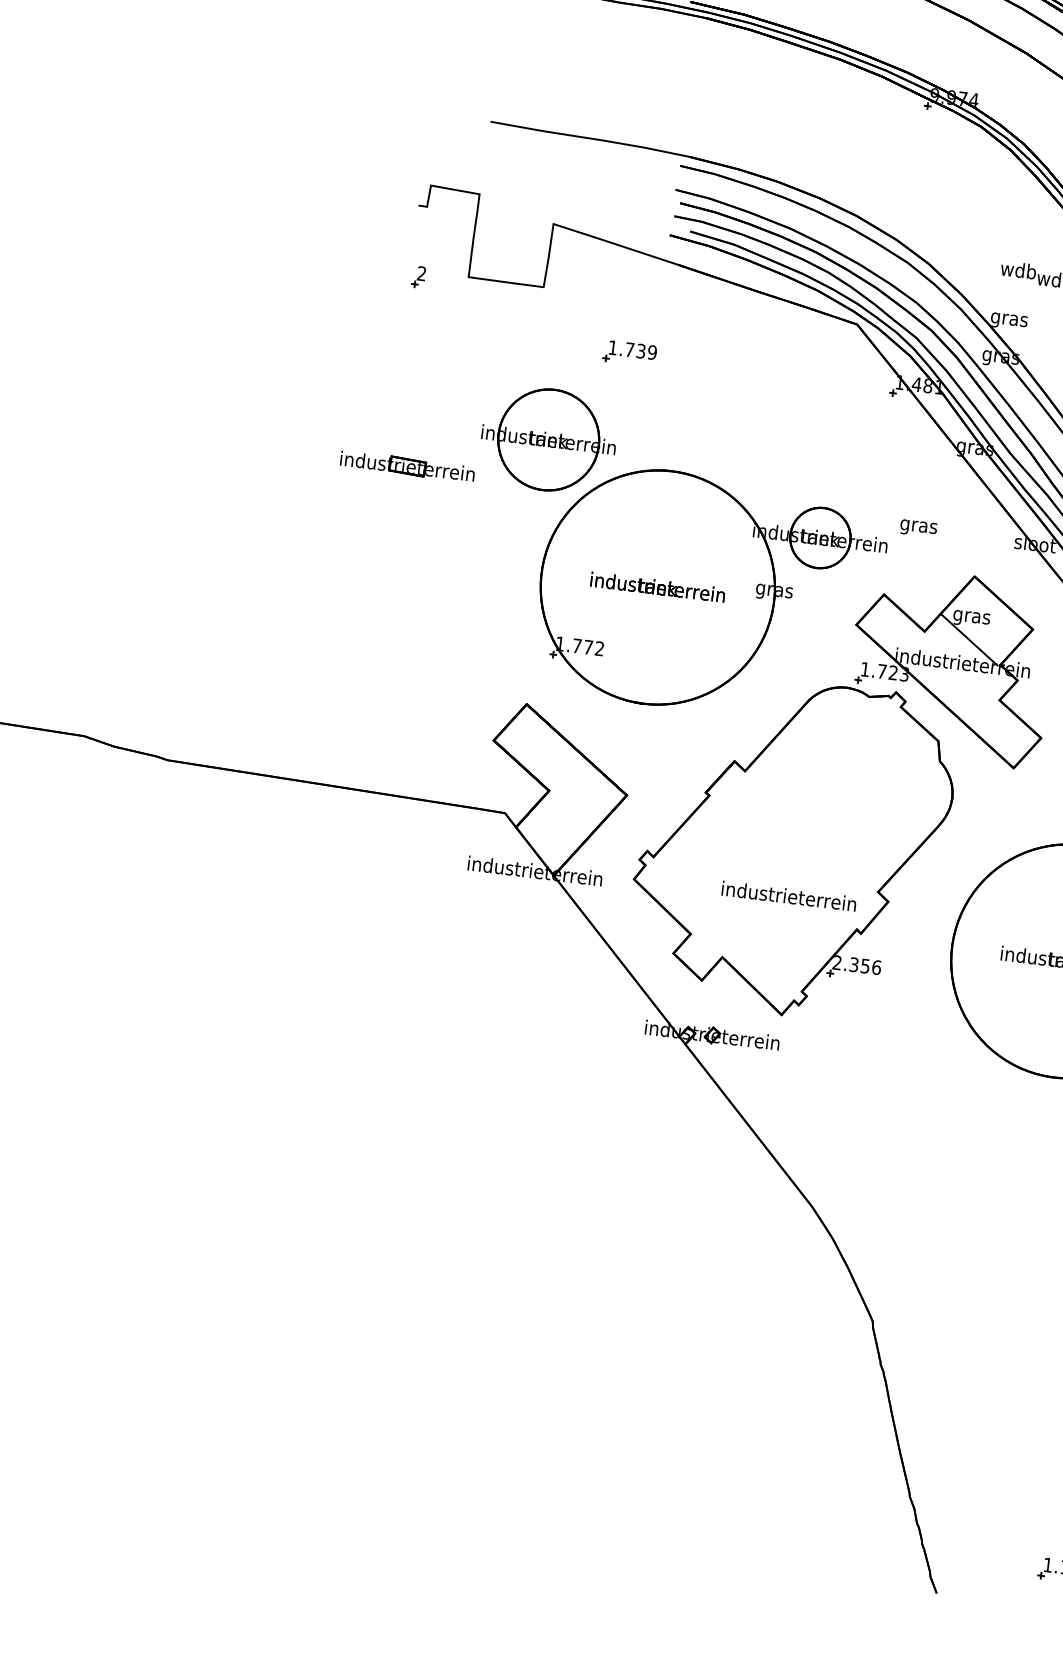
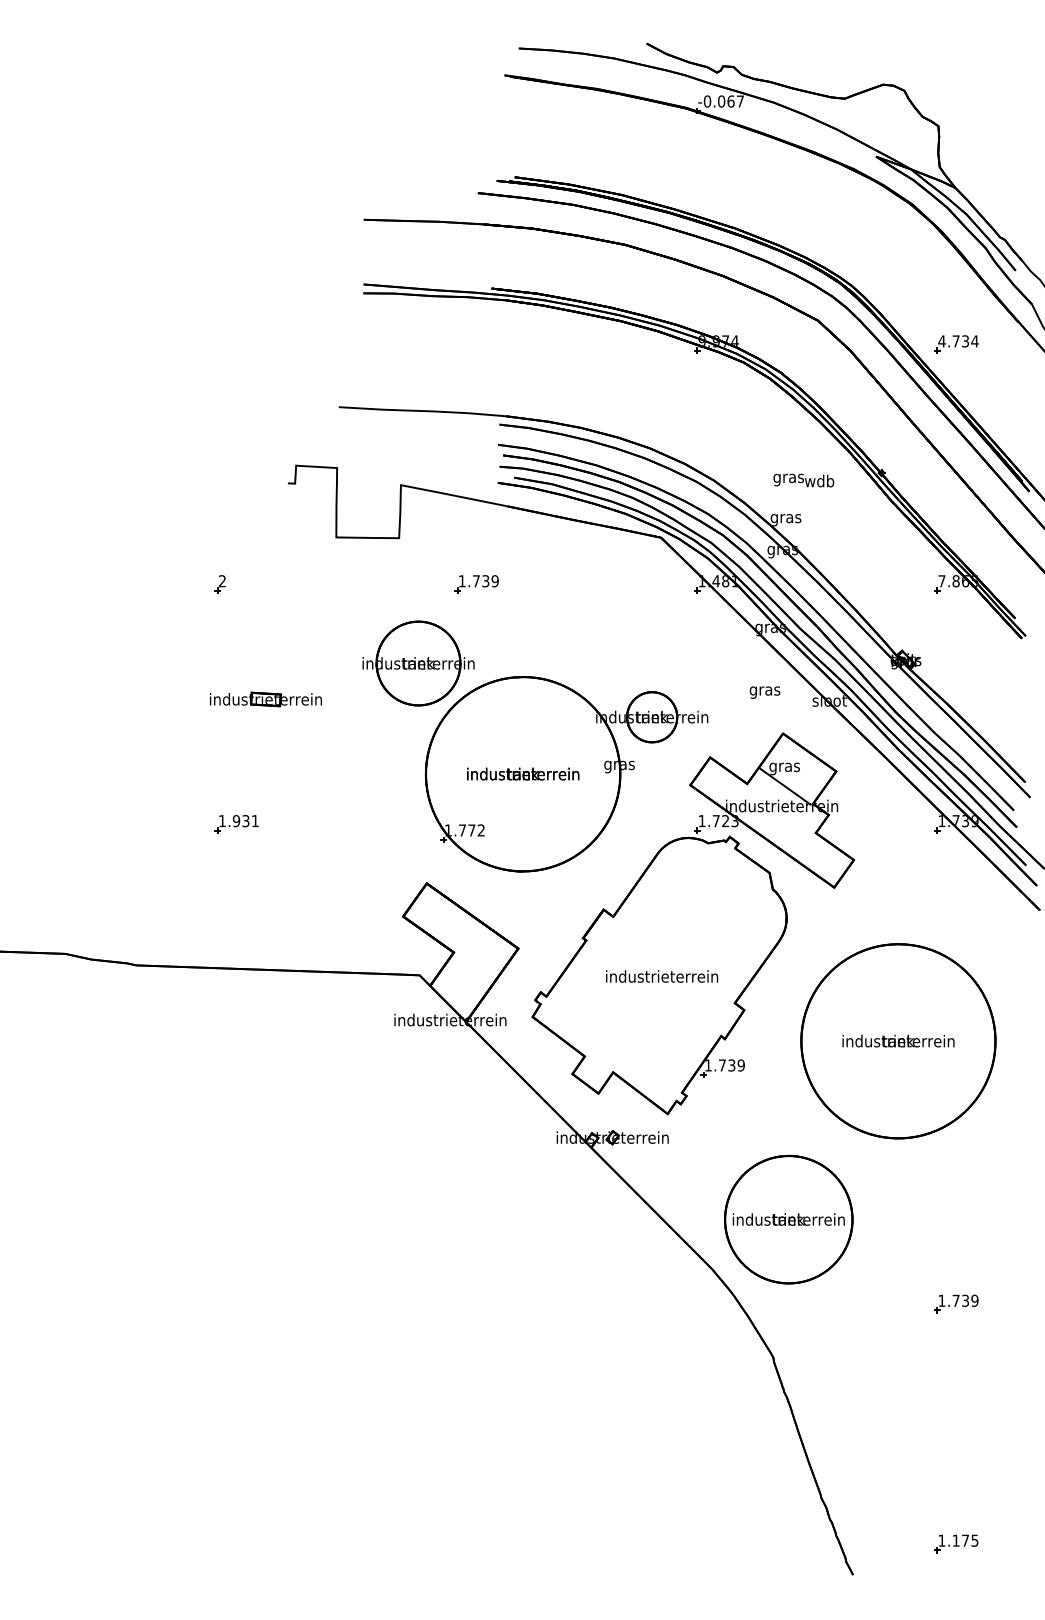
text: (1018, 272) -> (788, 478), wdb -> gras
part: (417, 277) -> (219, 584), moved
part: (407, 466) -> (265, 699), moved
text: (917, 528) -> (764, 692), moved
part: (307, 606) -> (236, 824), added
text: (789, 896) -> (662, 976), moved
text: (856, 965) -> (724, 1065), 2.356 -> 1.739
part: (910, 1158) -> (788, 1219), added

